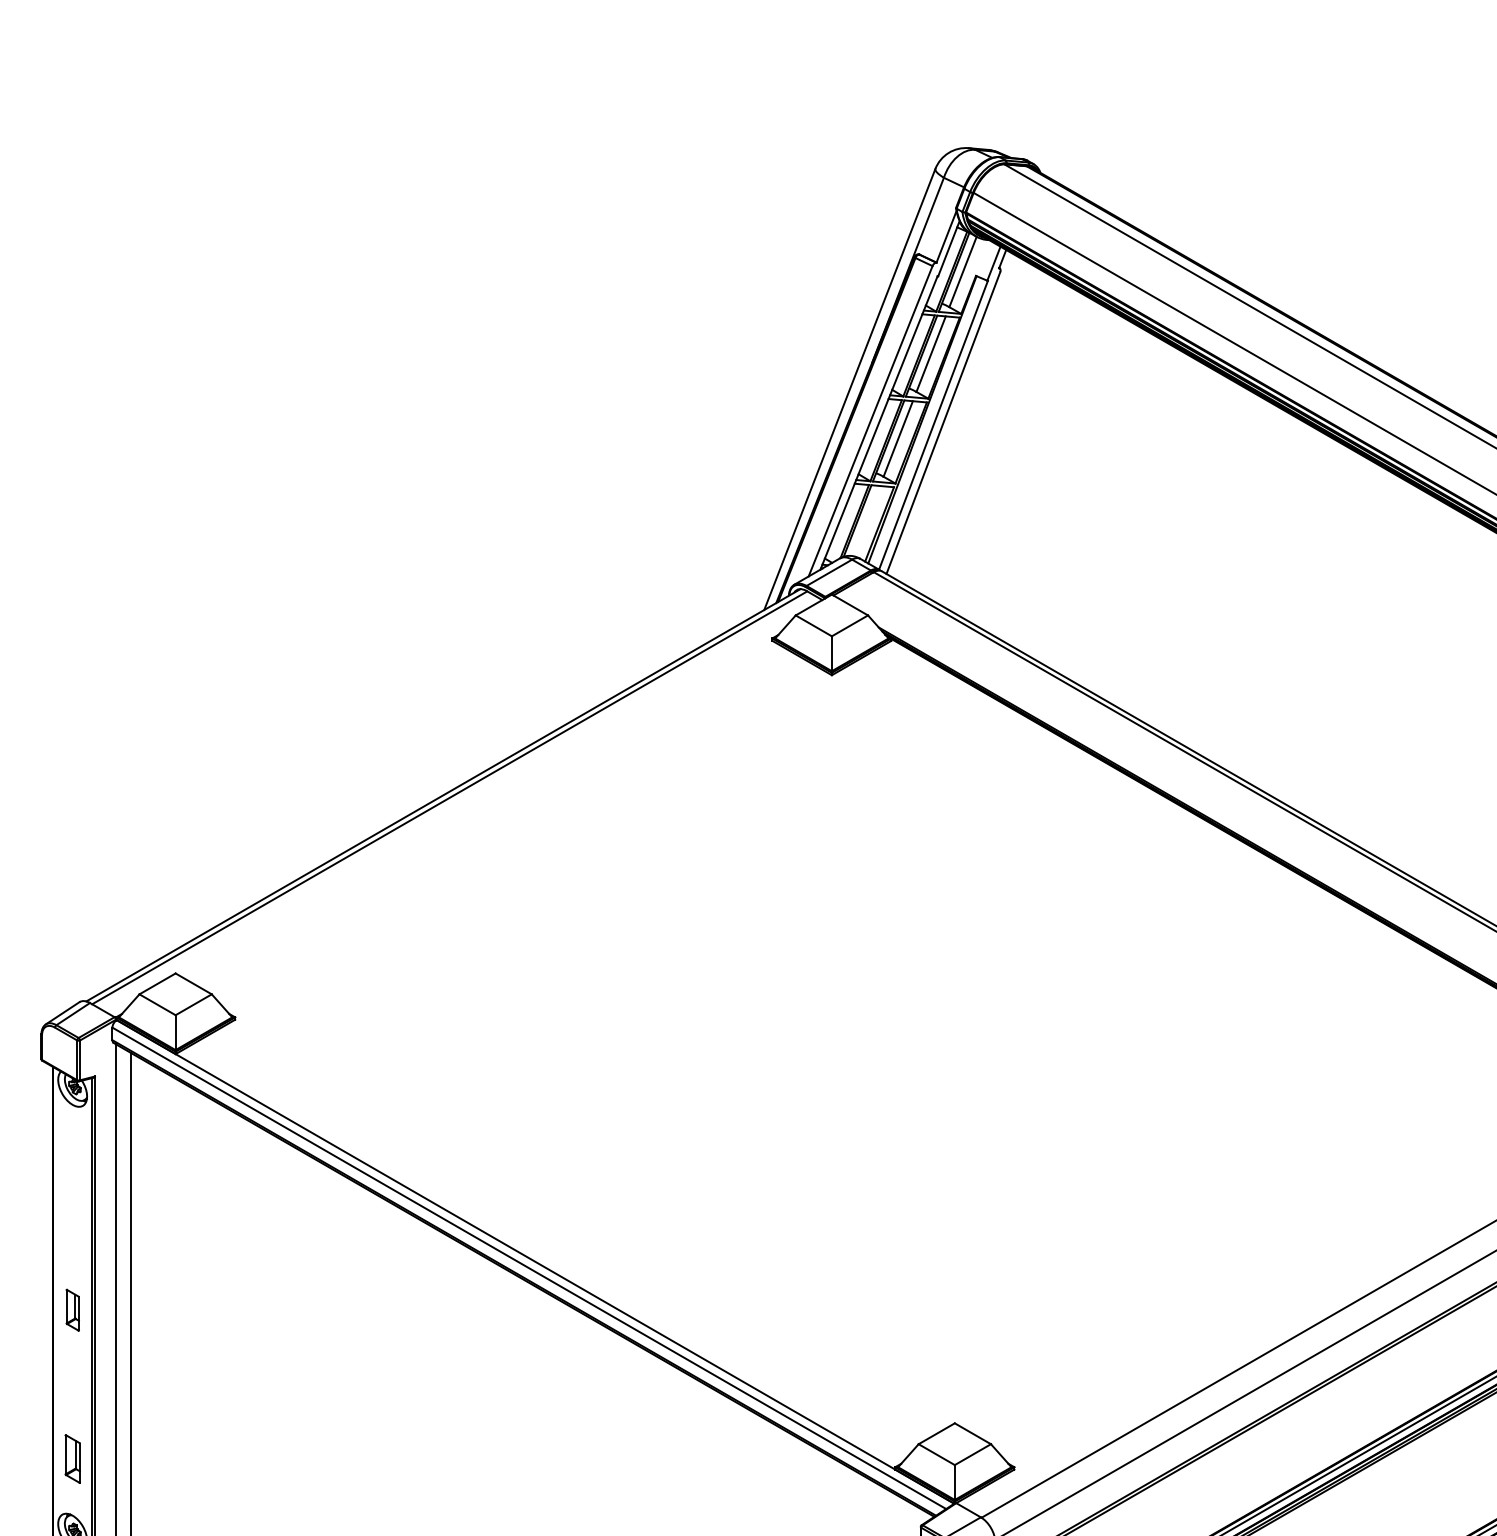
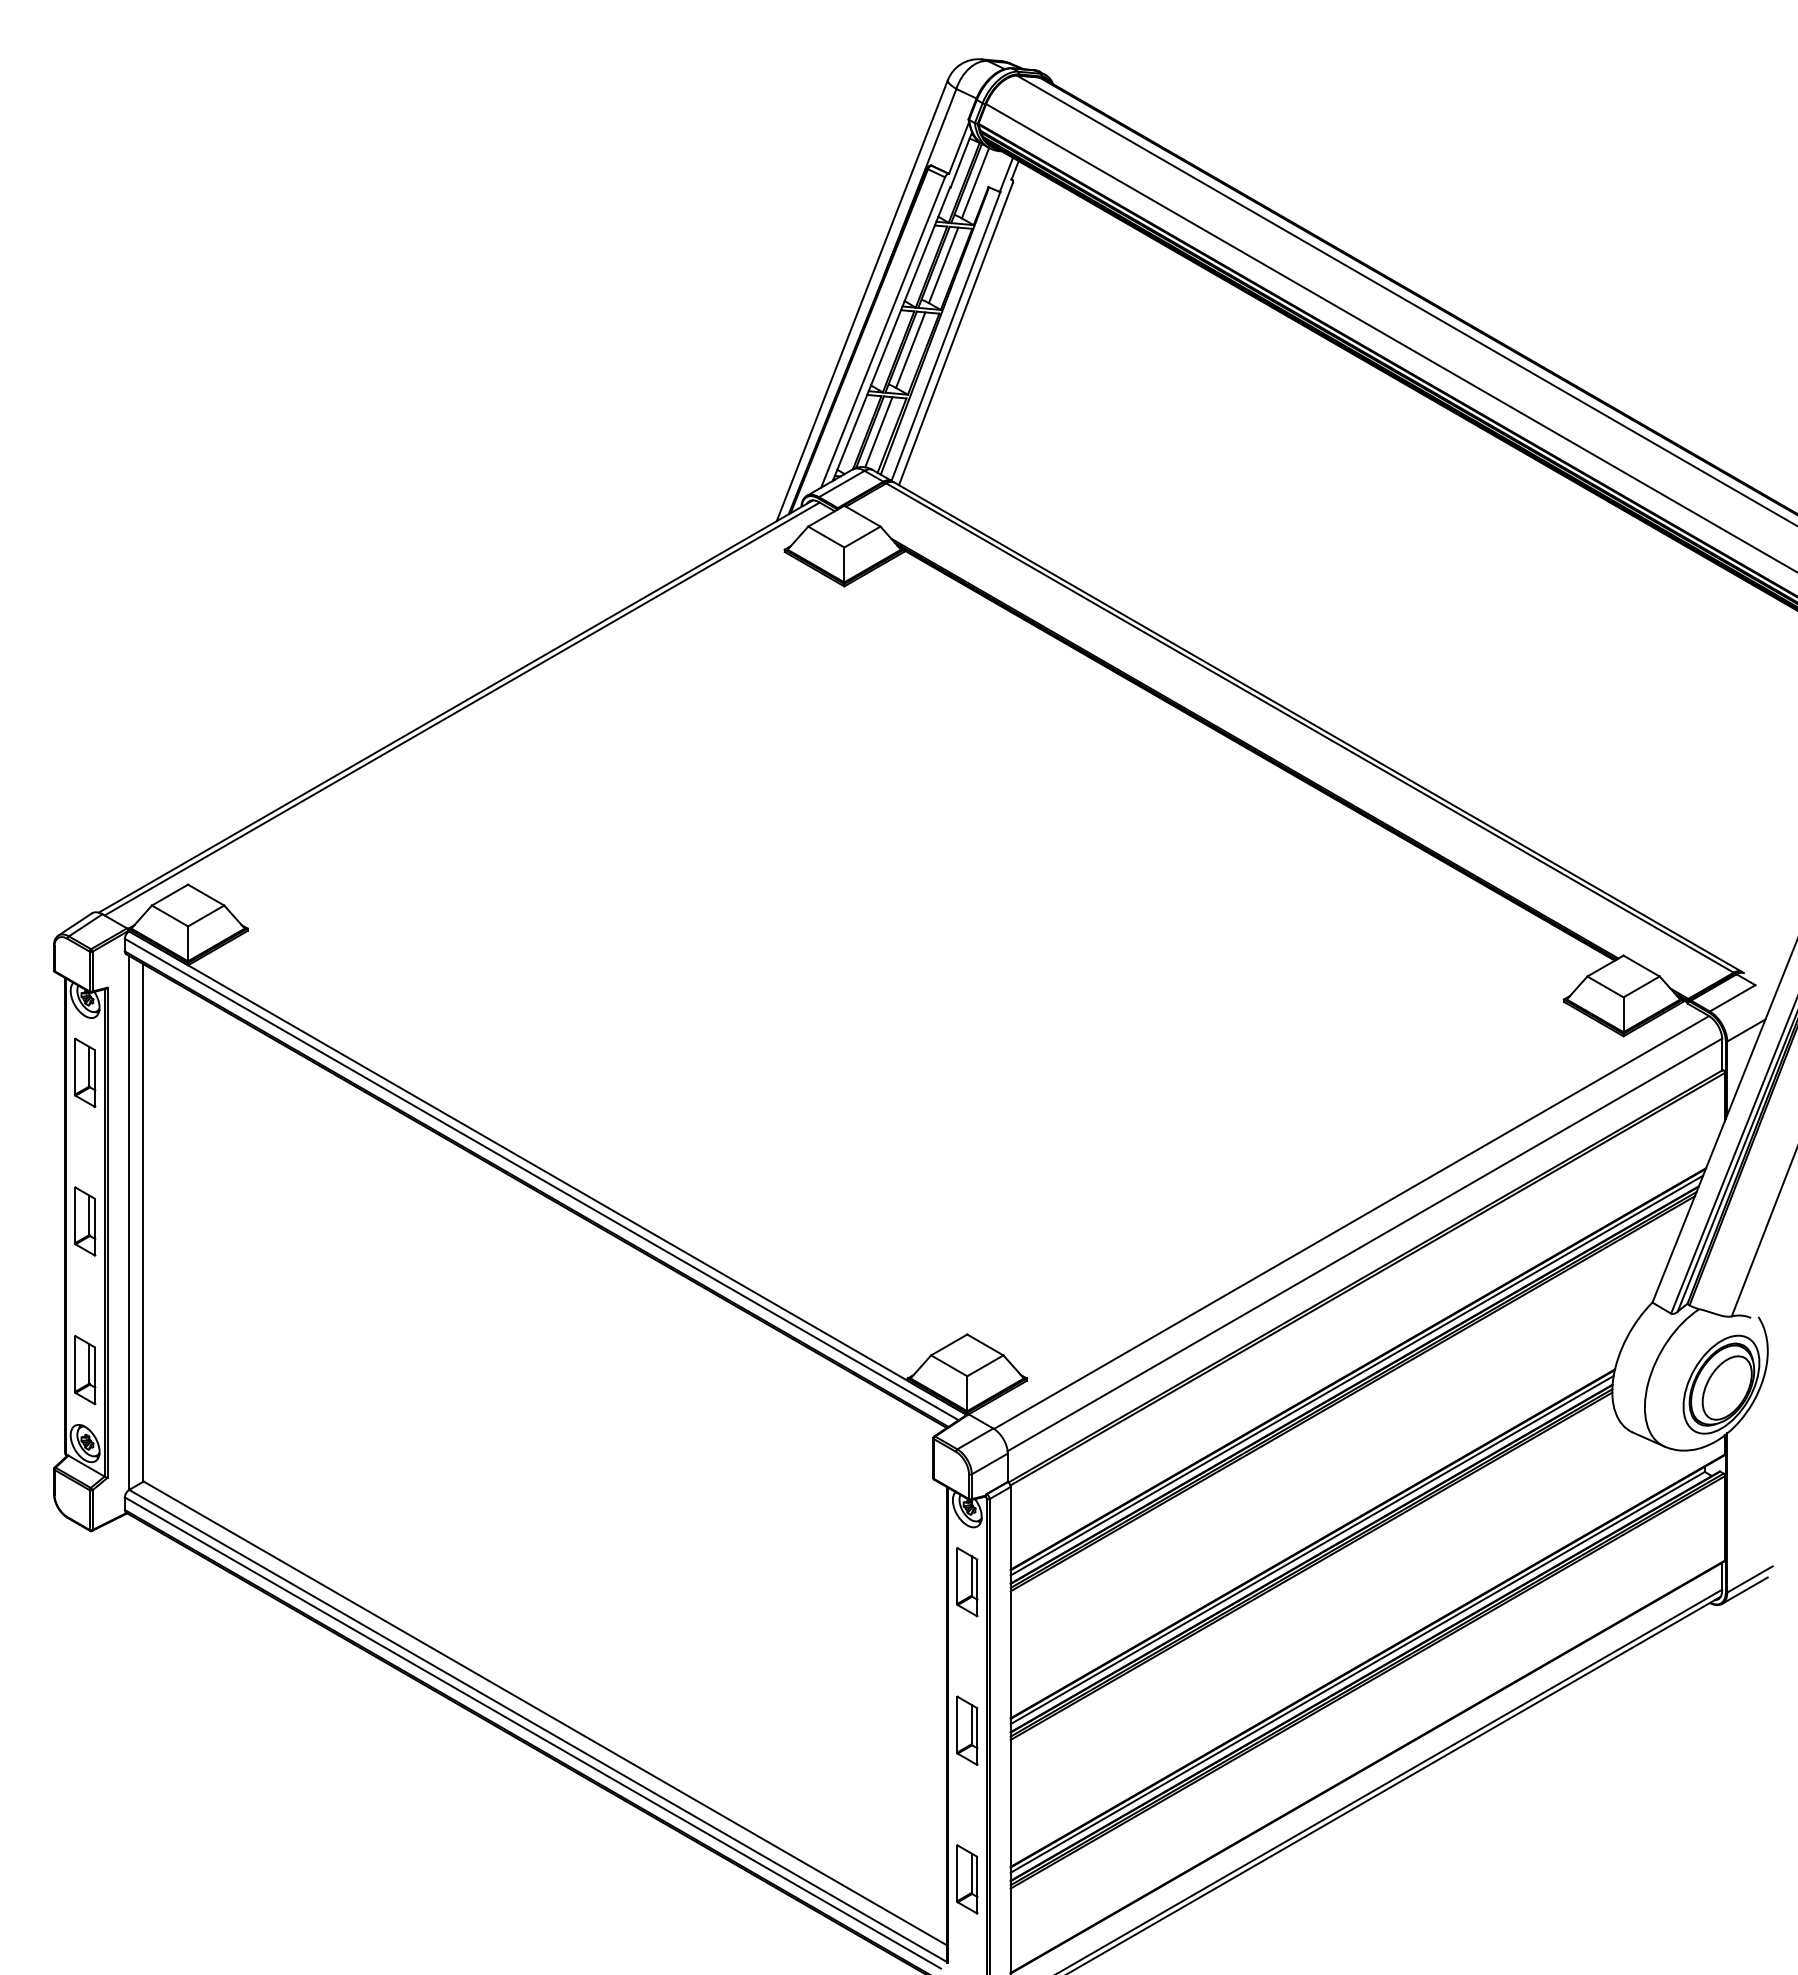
line: (866, 521) -> (878, 432), added
part: (73, 1161) -> (85, 1072), added
part: (73, 1310) -> (85, 1221), size x1.67
part: (73, 1459) -> (85, 1370), size x1.43

